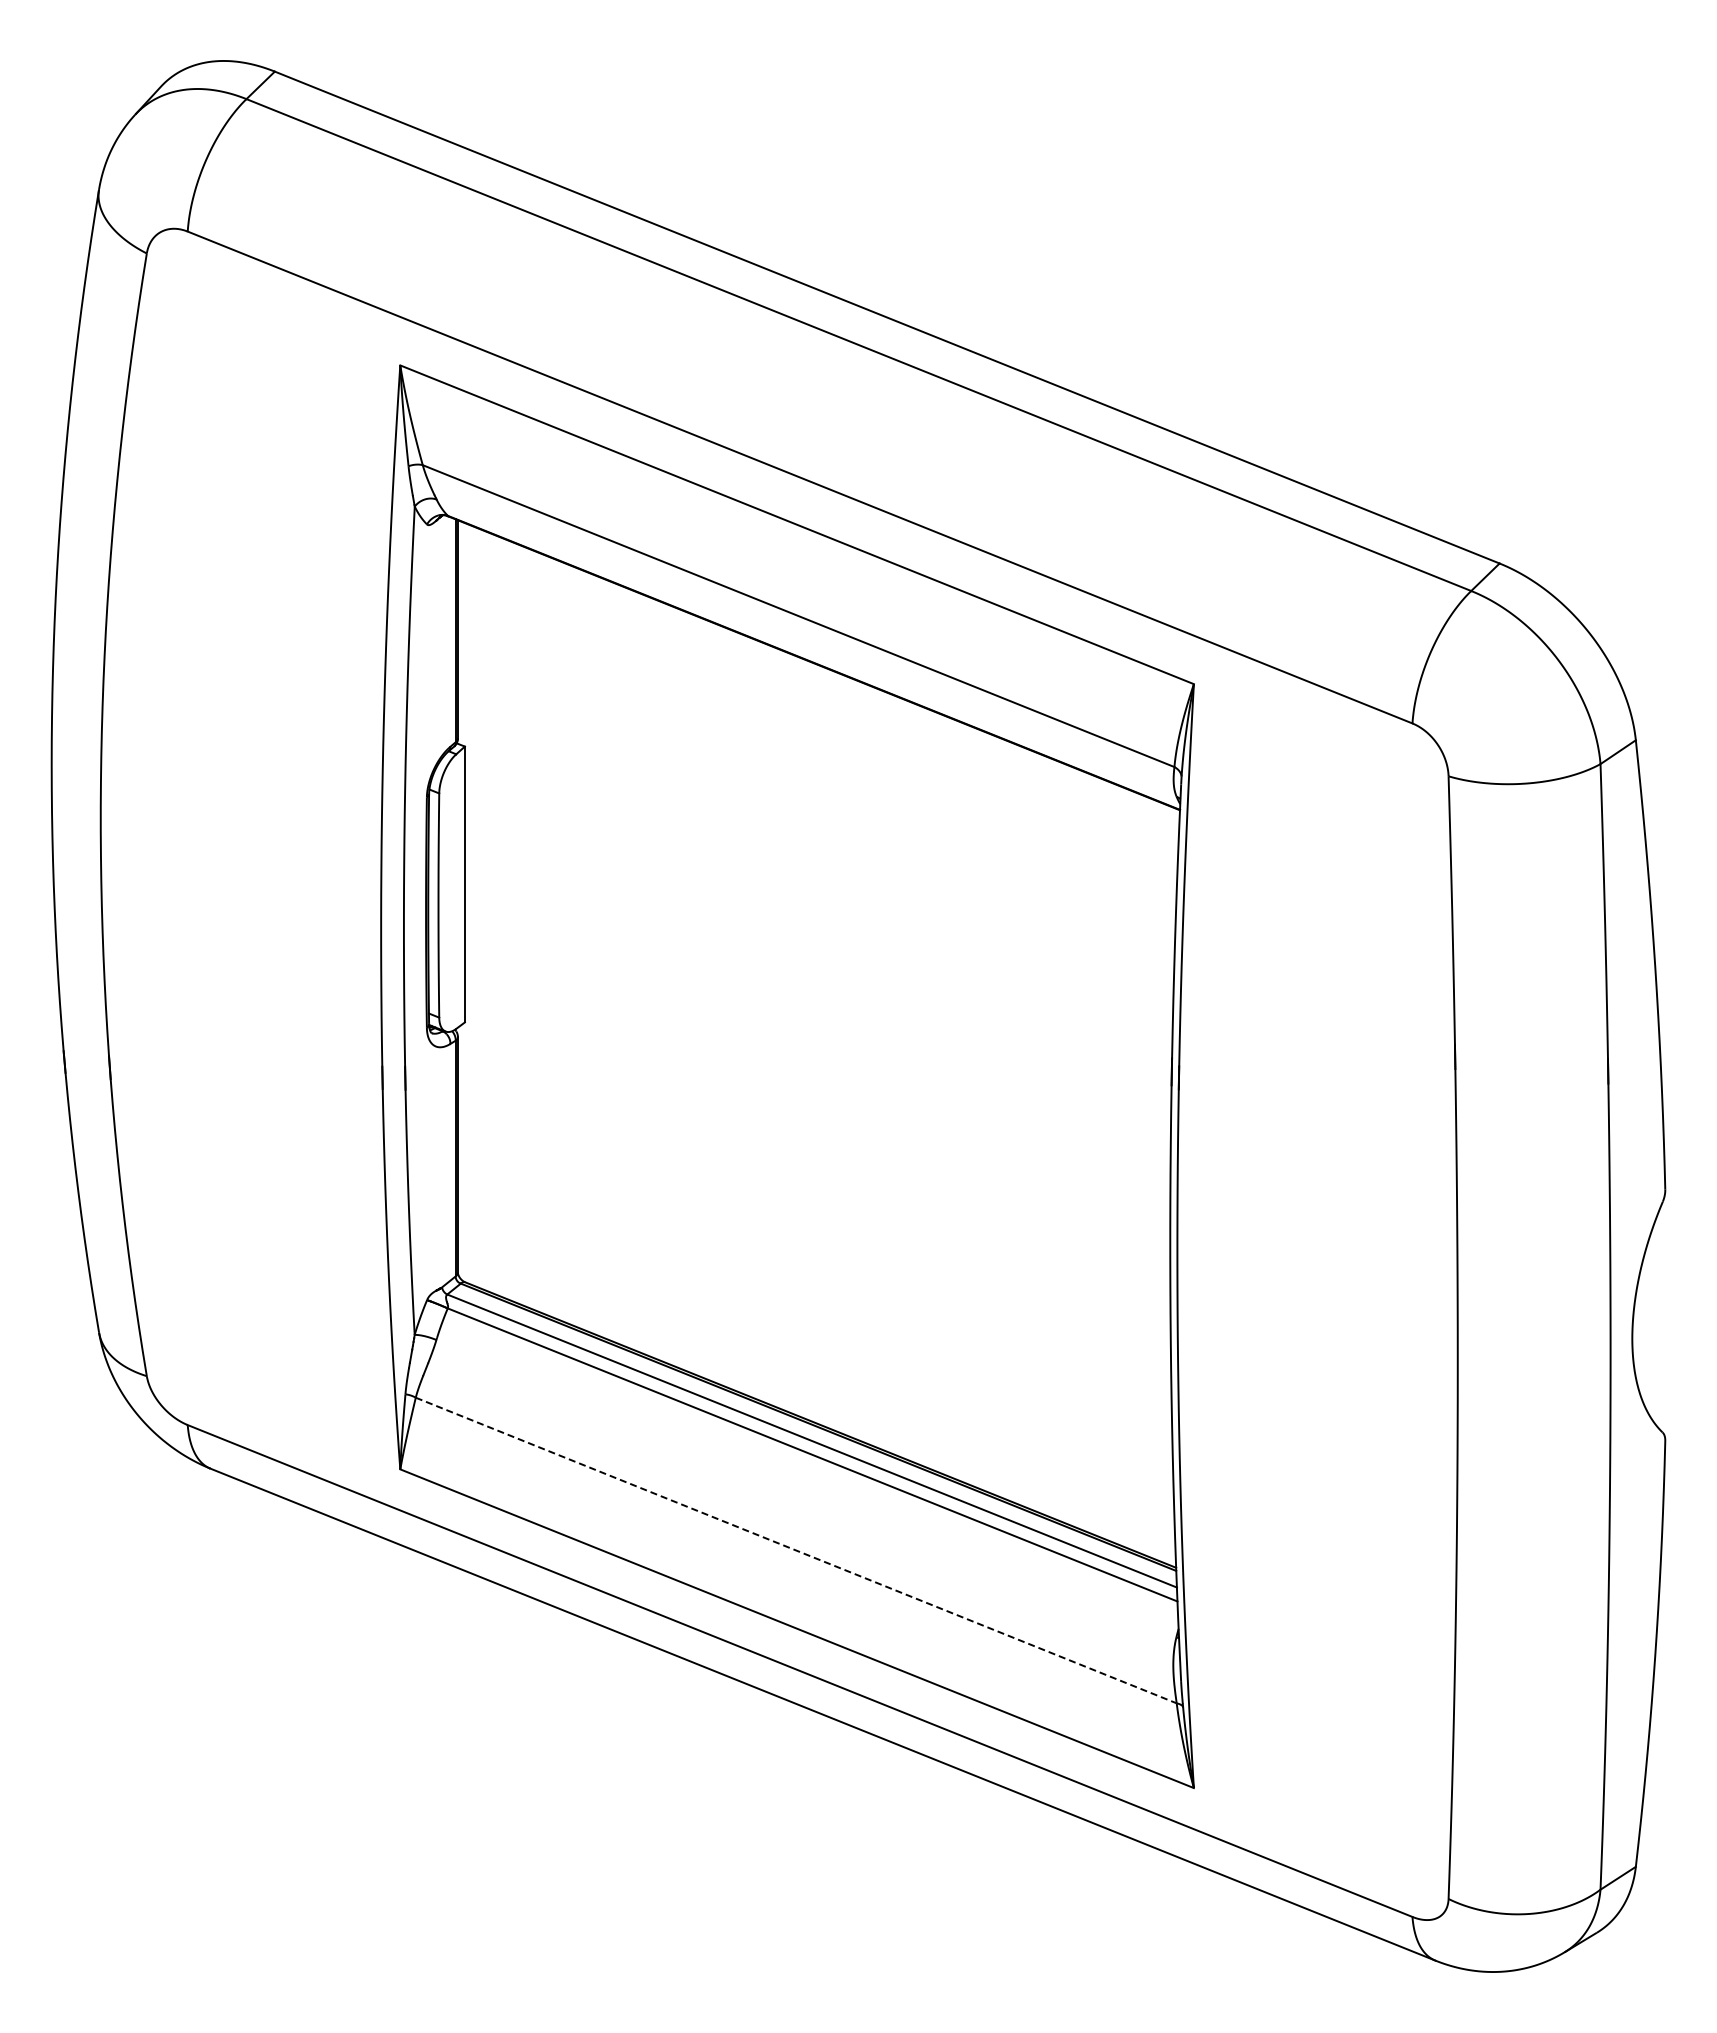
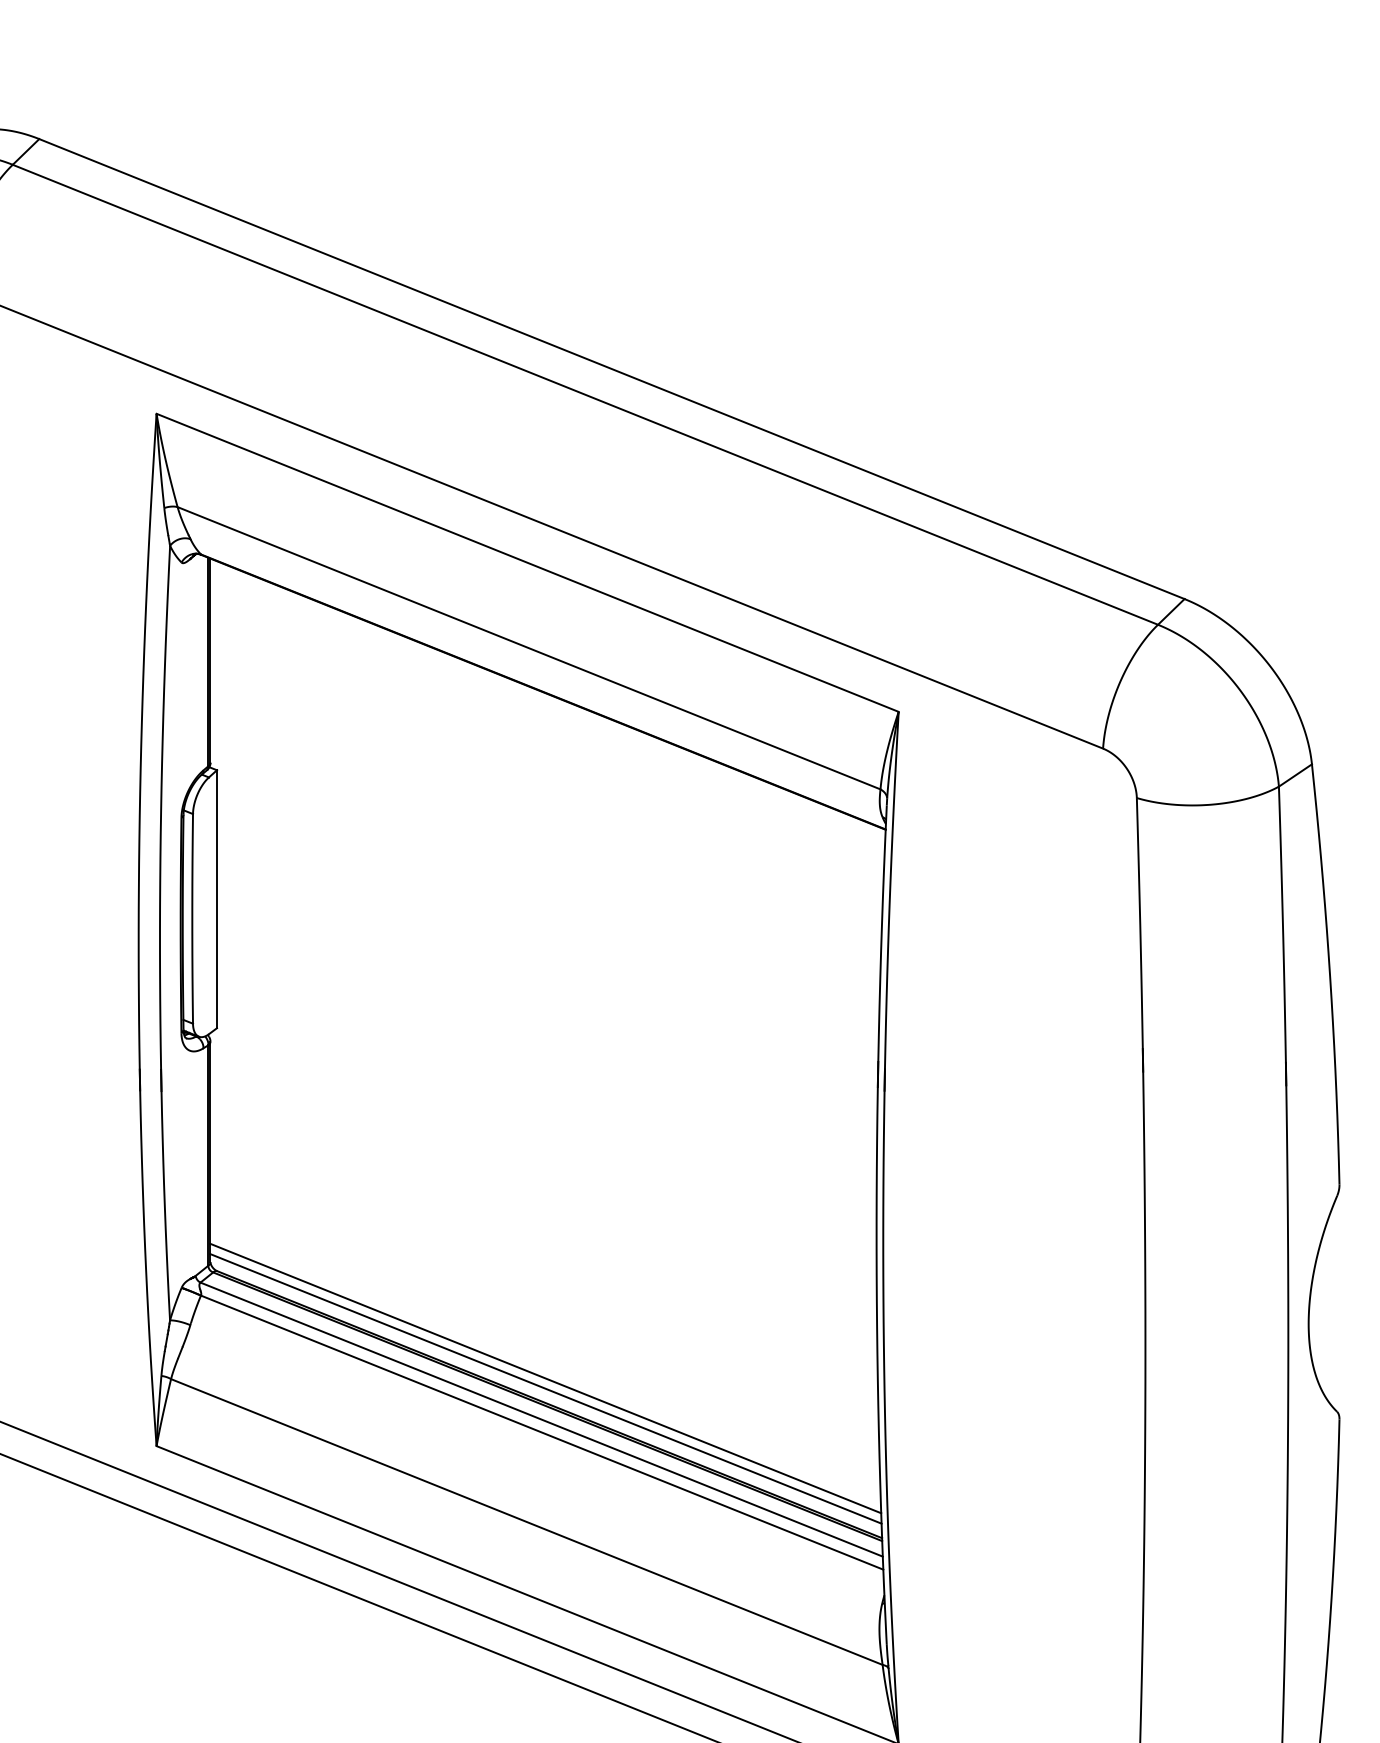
line: (816, 1397) -> (545, 1378), added
line: (816, 1408) -> (545, 1389), added
line: (796, 1550) -> (527, 1521), dashed -> solid

